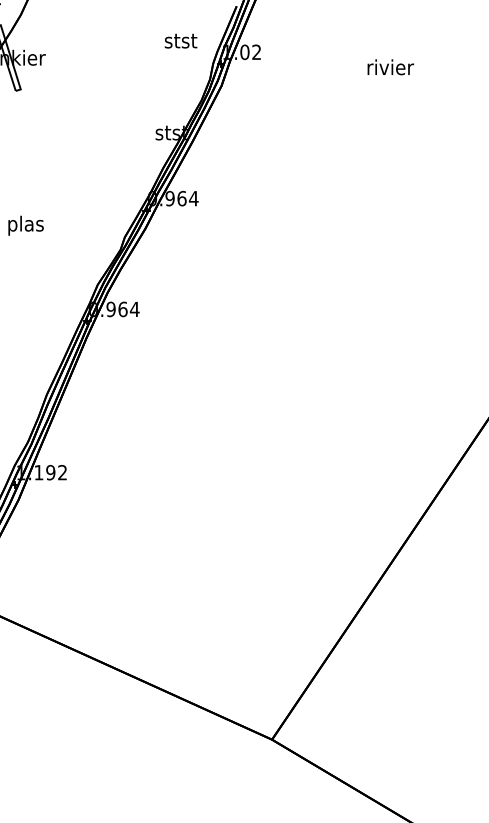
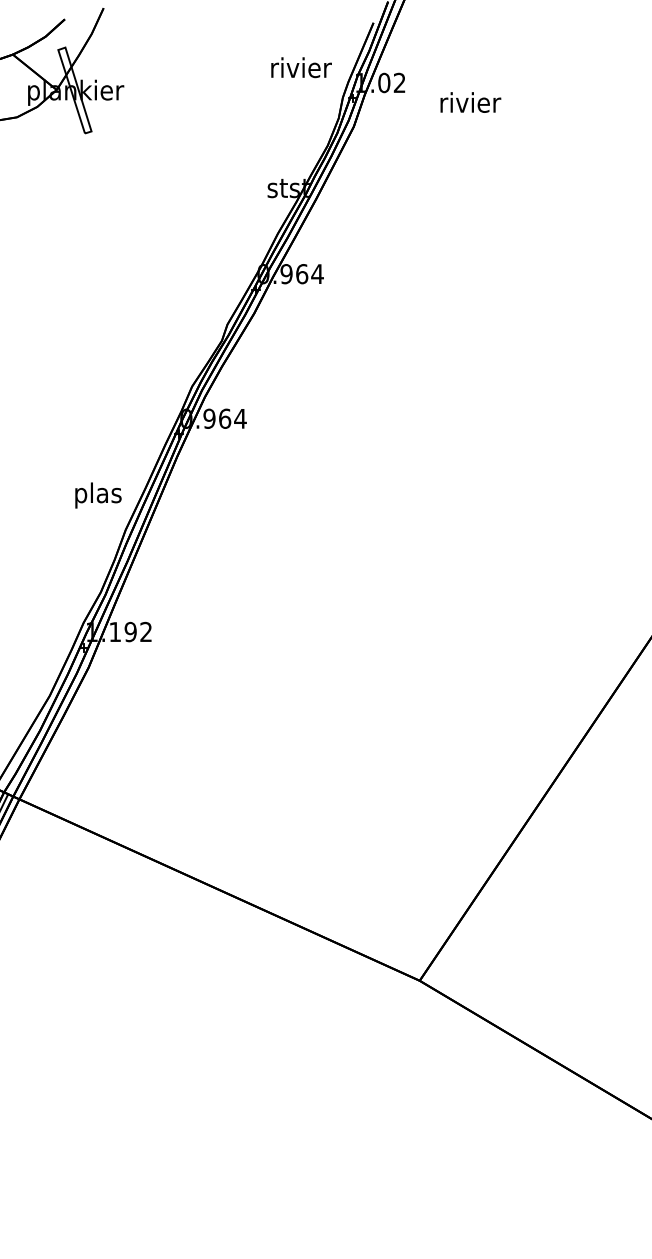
text: (181, 40) -> (301, 67), stst -> rivier
text: (390, 67) -> (470, 102), moved
text: (26, 225) -> (98, 495), moved

